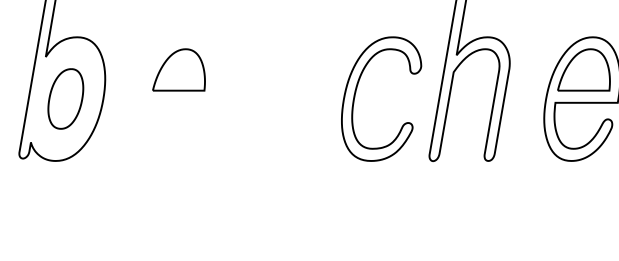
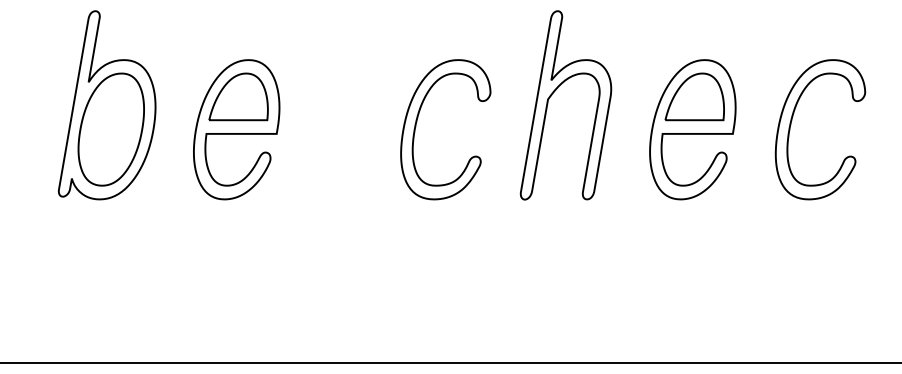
part: (356, 92) -> (417, 122), moved
part: (65, 98) -> (110, 129), size x1.67
part: (177, 98) -> (236, 129), added

